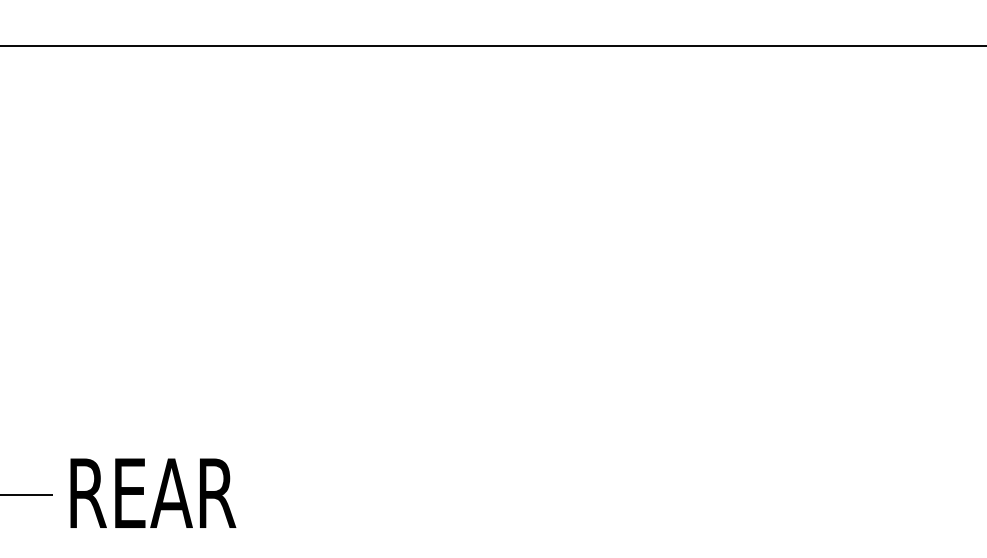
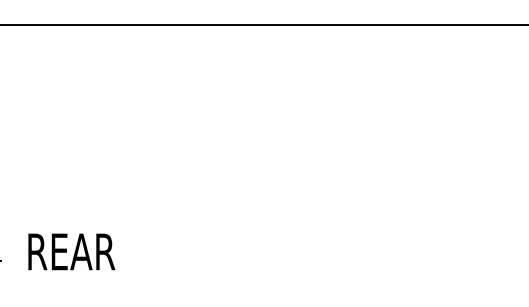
text: (152, 492) -> (71, 251), moved

